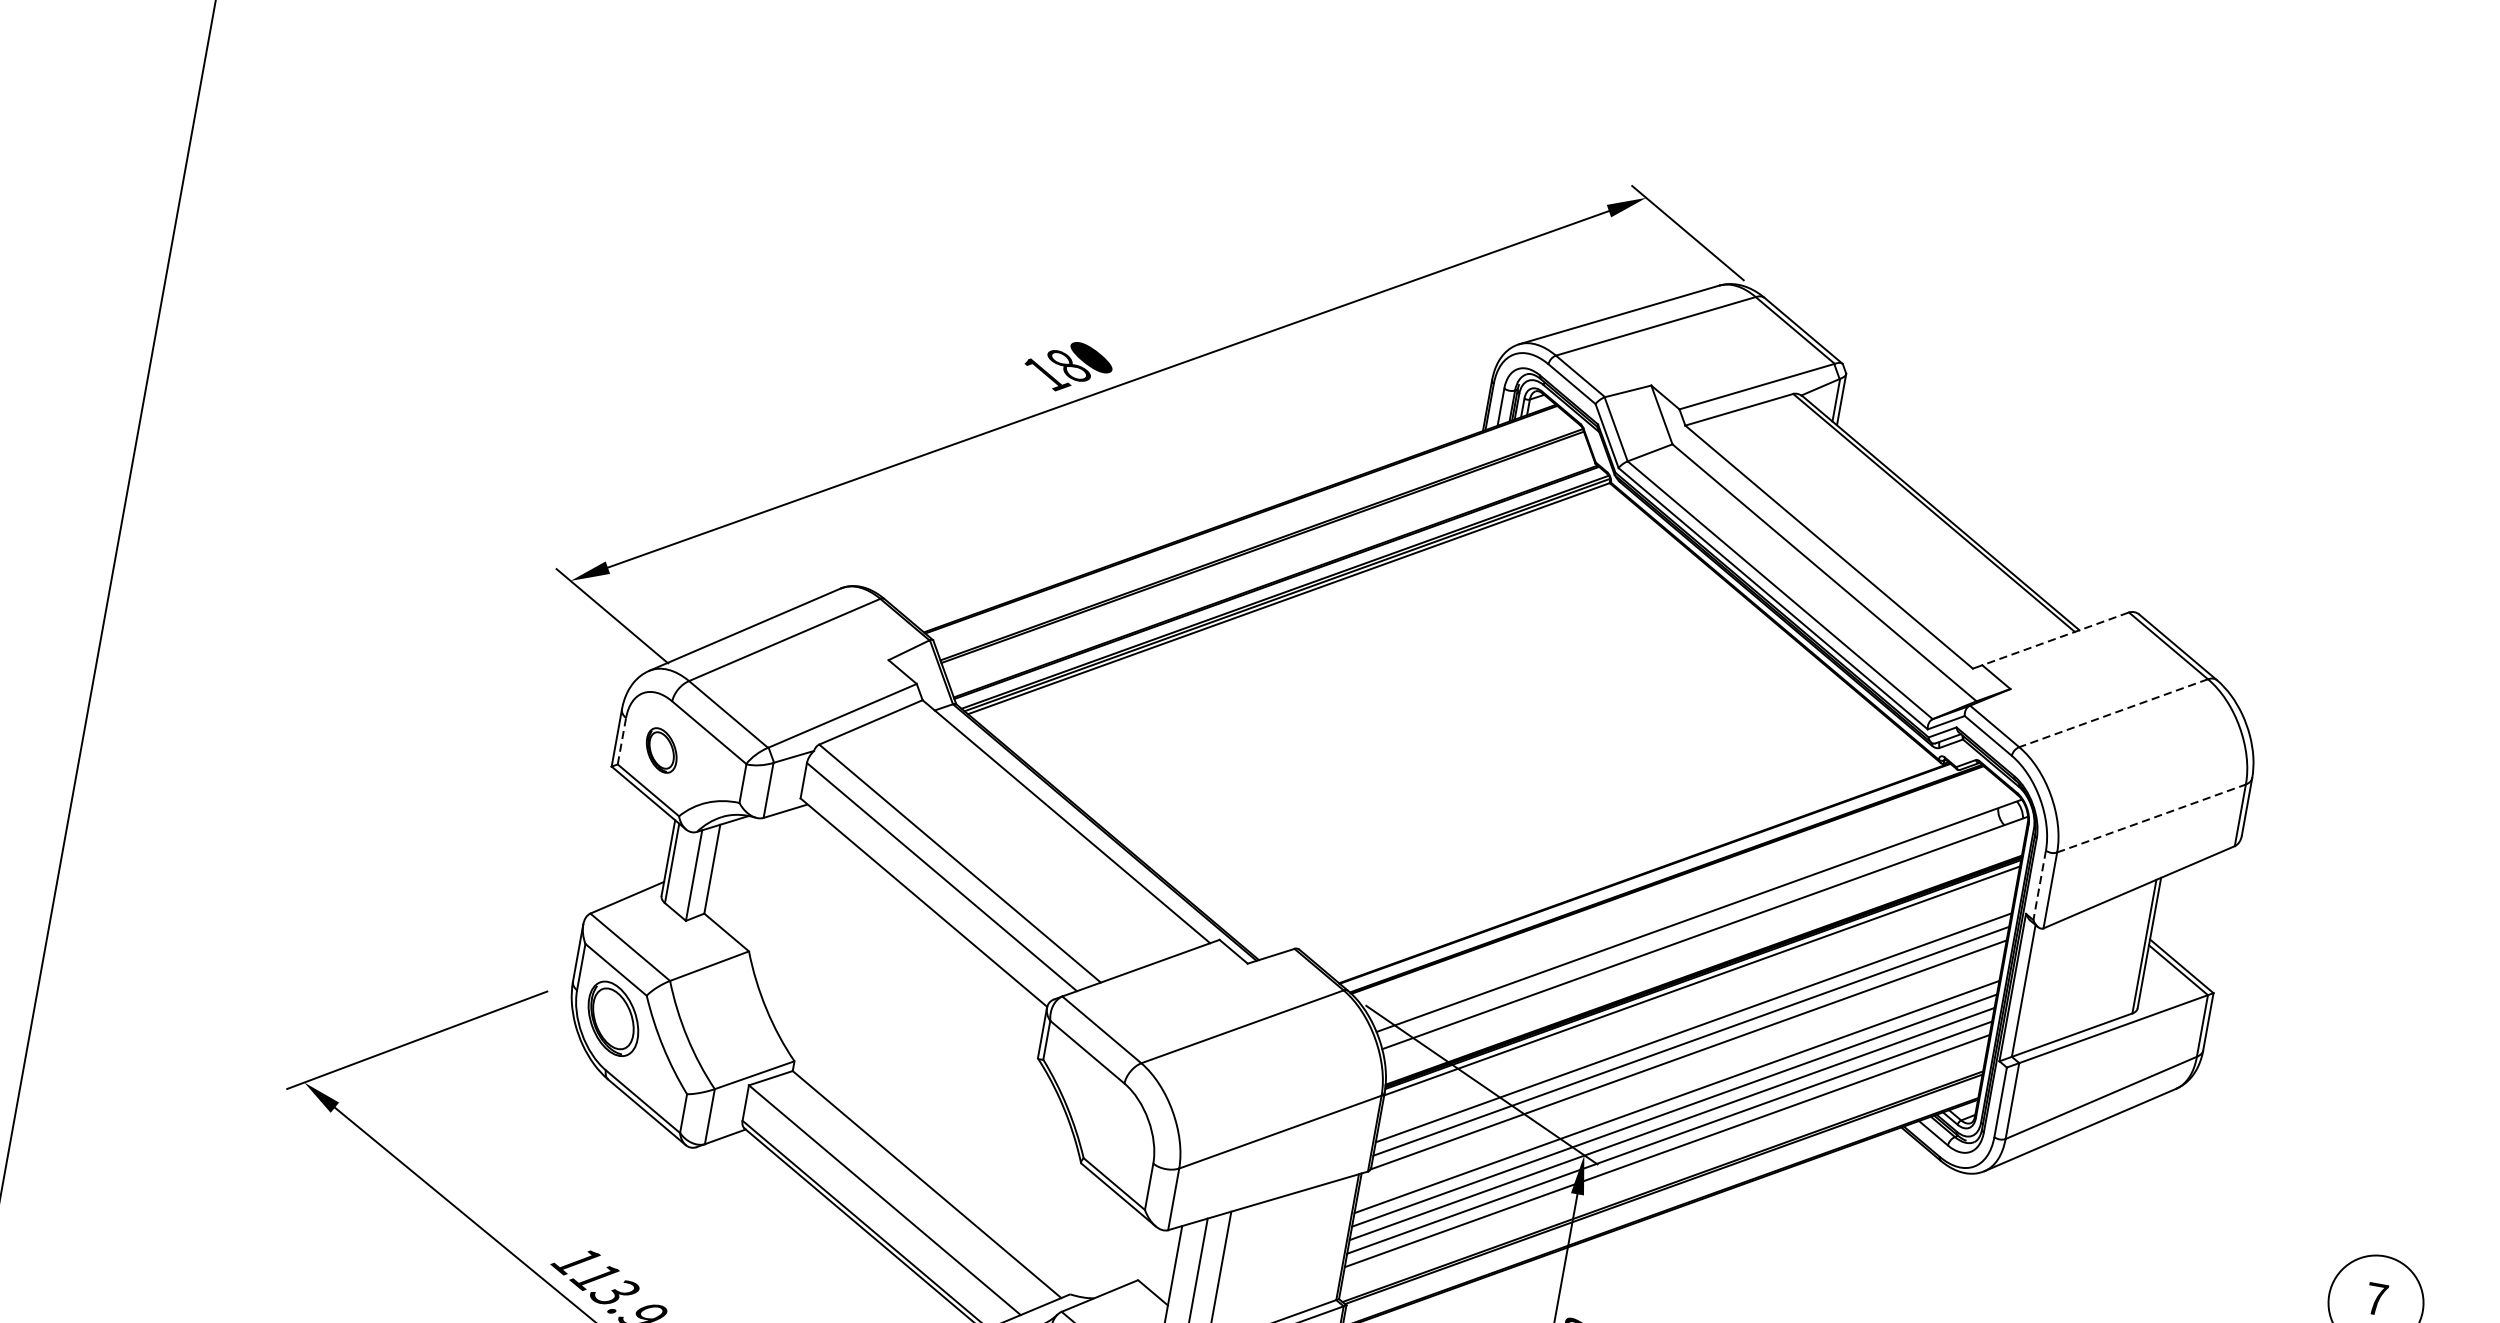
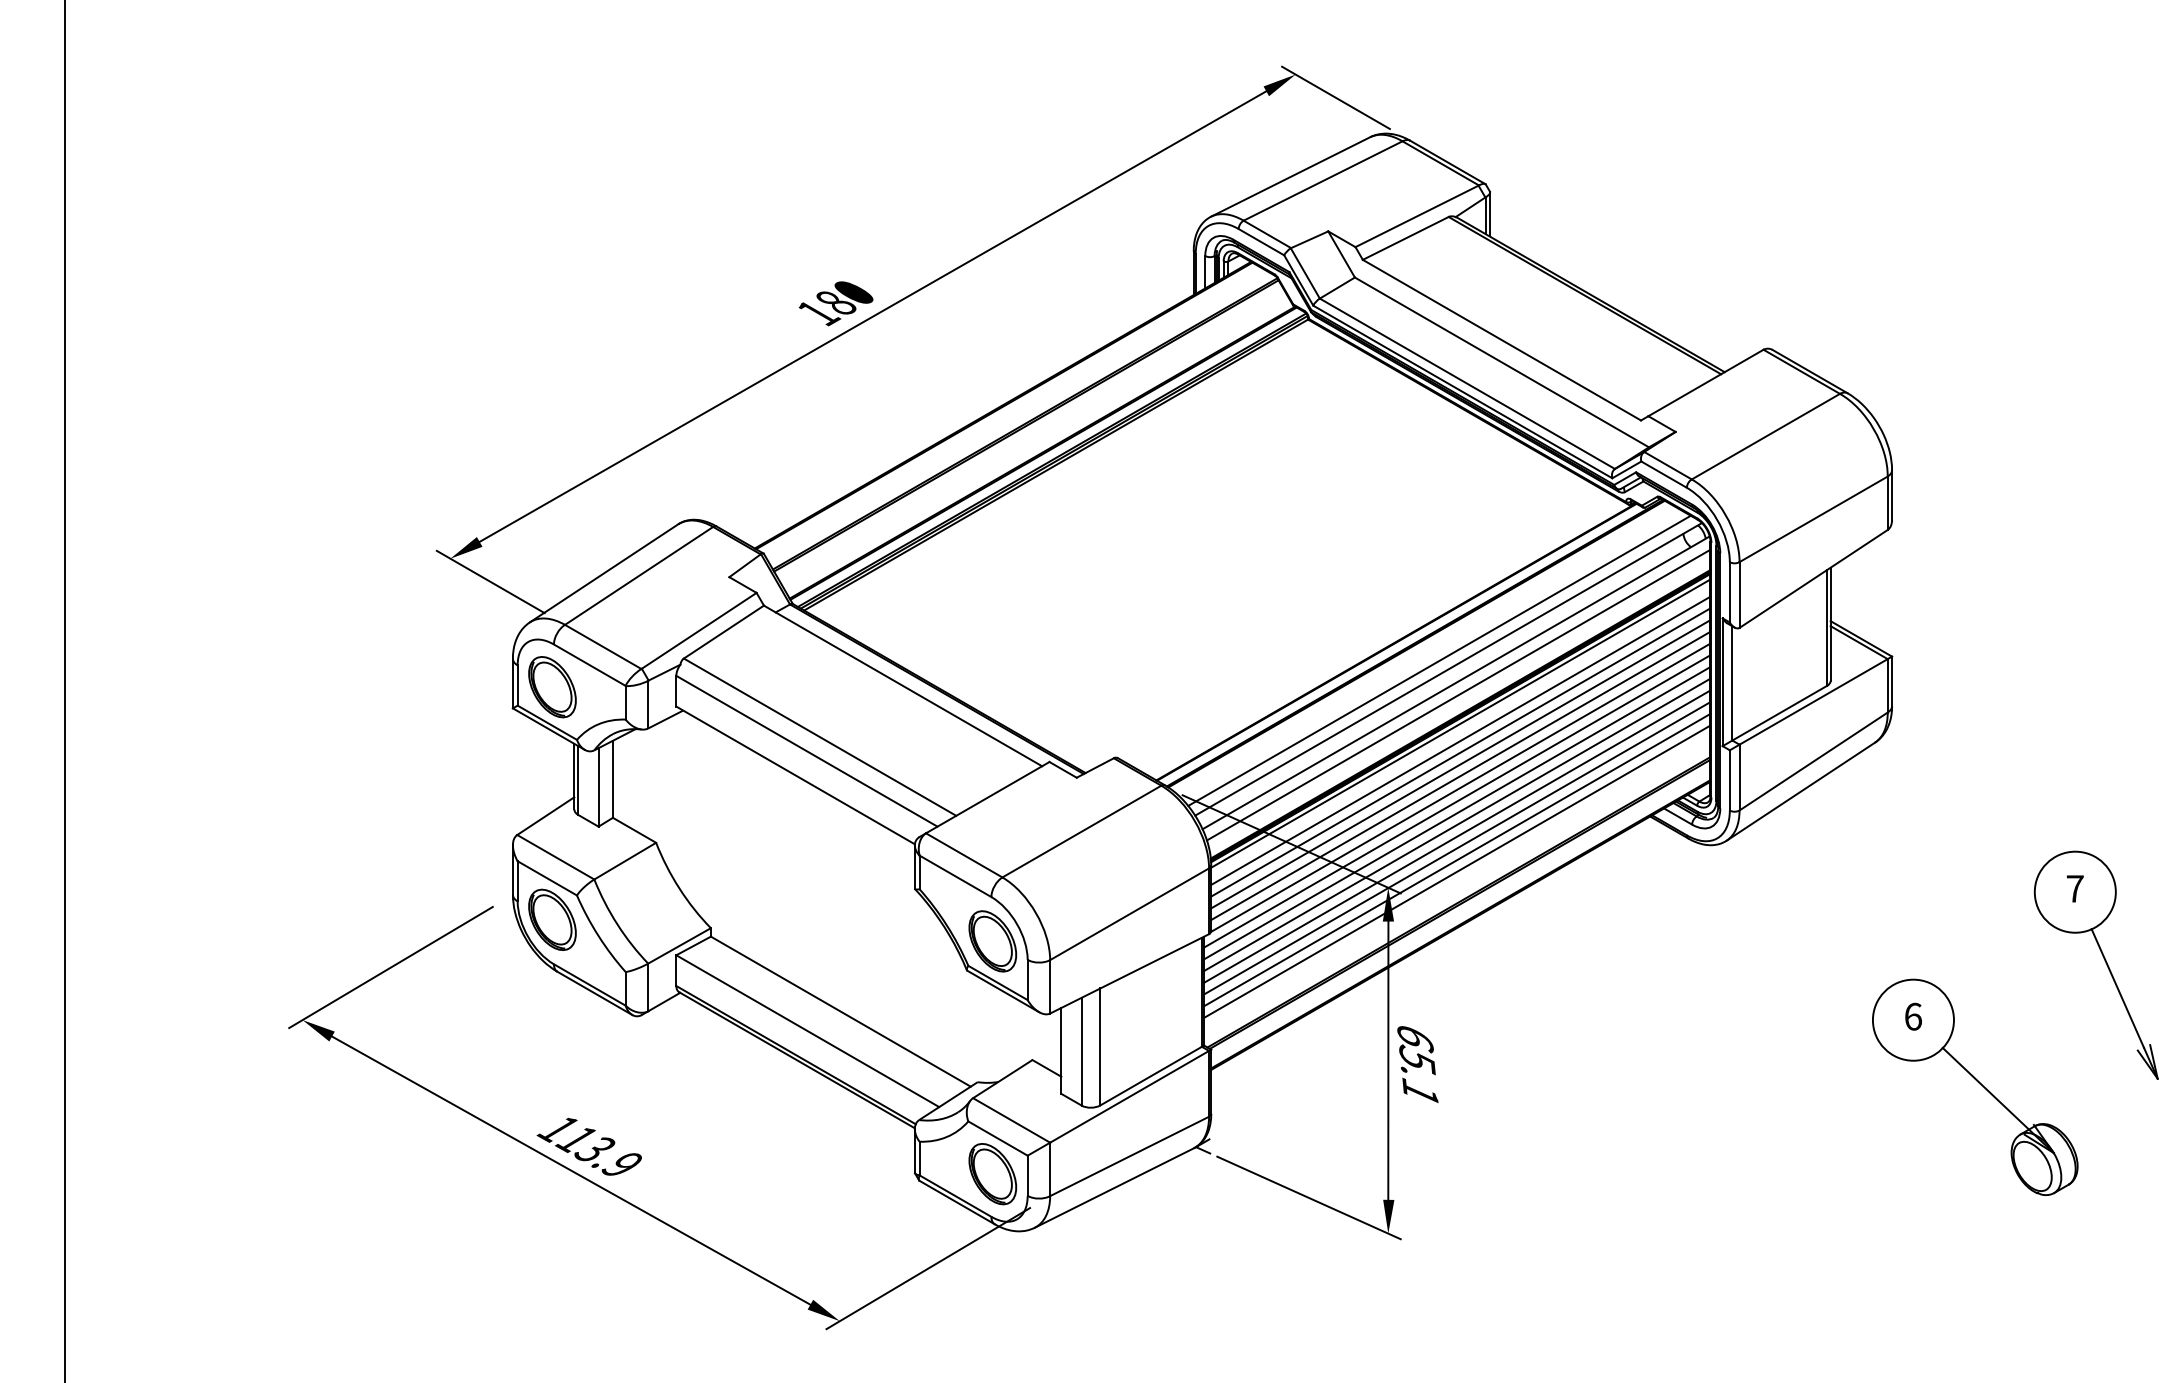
line: (2054, 639) -> (1705, 383), dashed -> solid
line: (2113, 712) -> (1765, 436), dashed -> solid
line: (621, 741) -> (517, 685), dashed -> solid
part: (661, 750) -> (552, 687), size x1.67
line: (2151, 818) -> (1813, 519), dashed -> solid
line: (2039, 885) -> (1729, 592), dashed -> solid
line: (1690, 903) -> (1439, 660), added
line: (1705, 946) -> (1458, 694), added
line: (1698, 1000) -> (1460, 740), added
line: (1695, 1014) -> (1460, 752), added
line: (1682, 1070) -> (1457, 801), added
line: (1679, 1083) -> (1457, 813), added
part: (1116, 1135) -> (992, 941), added

